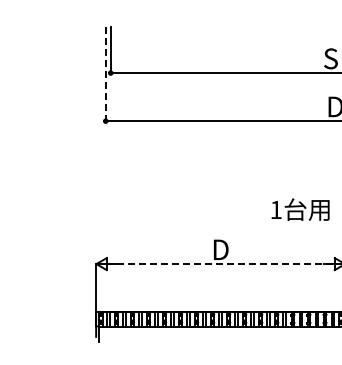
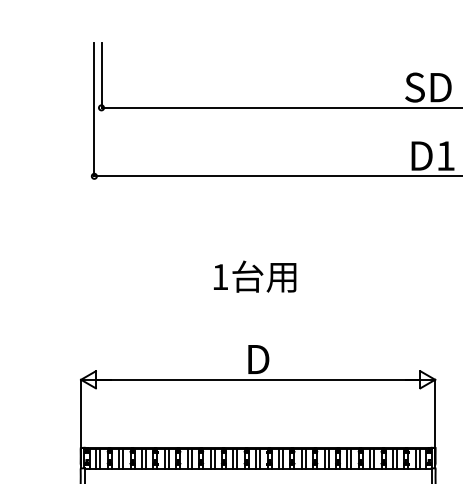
line: (105, 74) -> (94, 109), dashed -> solid
text: (300, 209) -> (254, 276), moved
line: (220, 264) -> (257, 380), dashed -> solid

